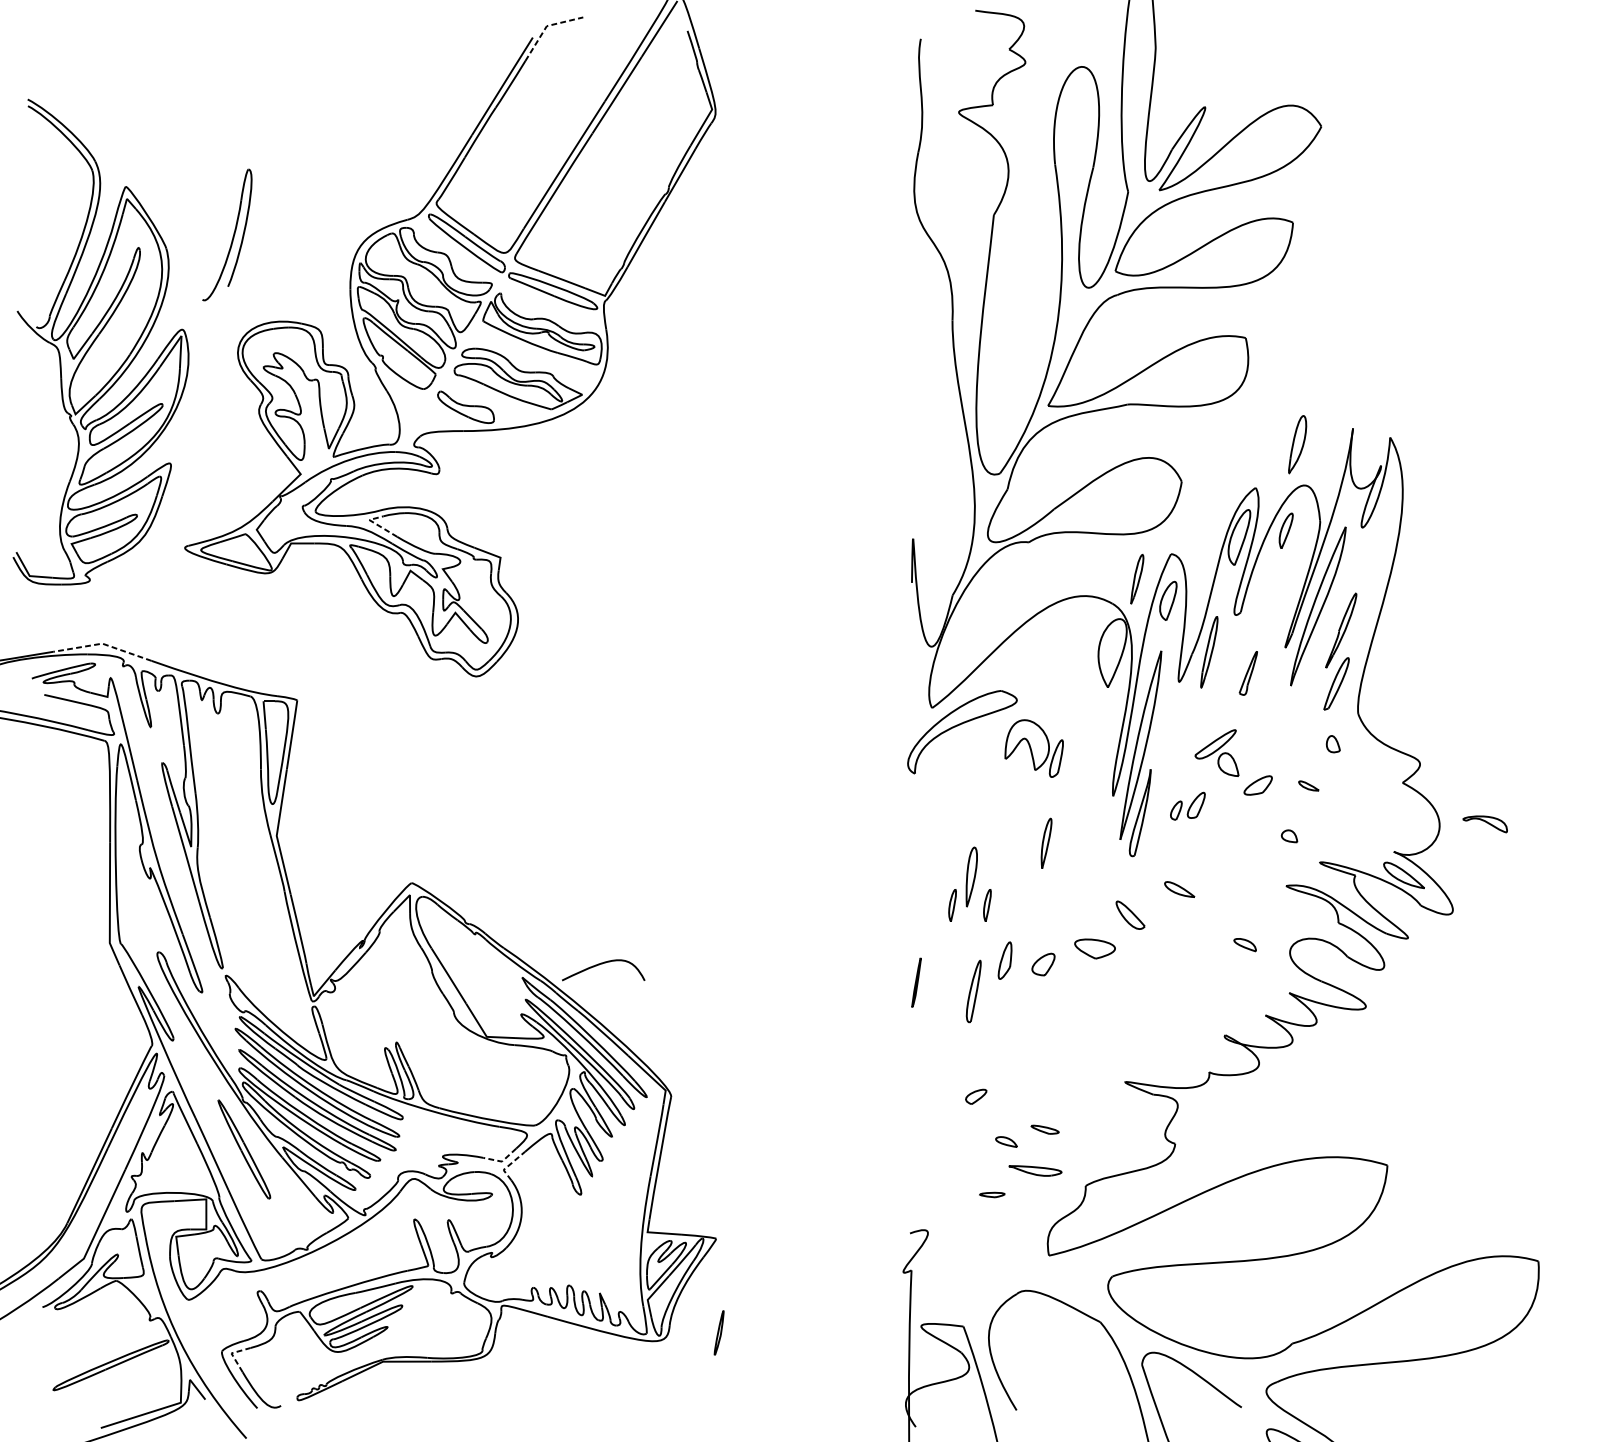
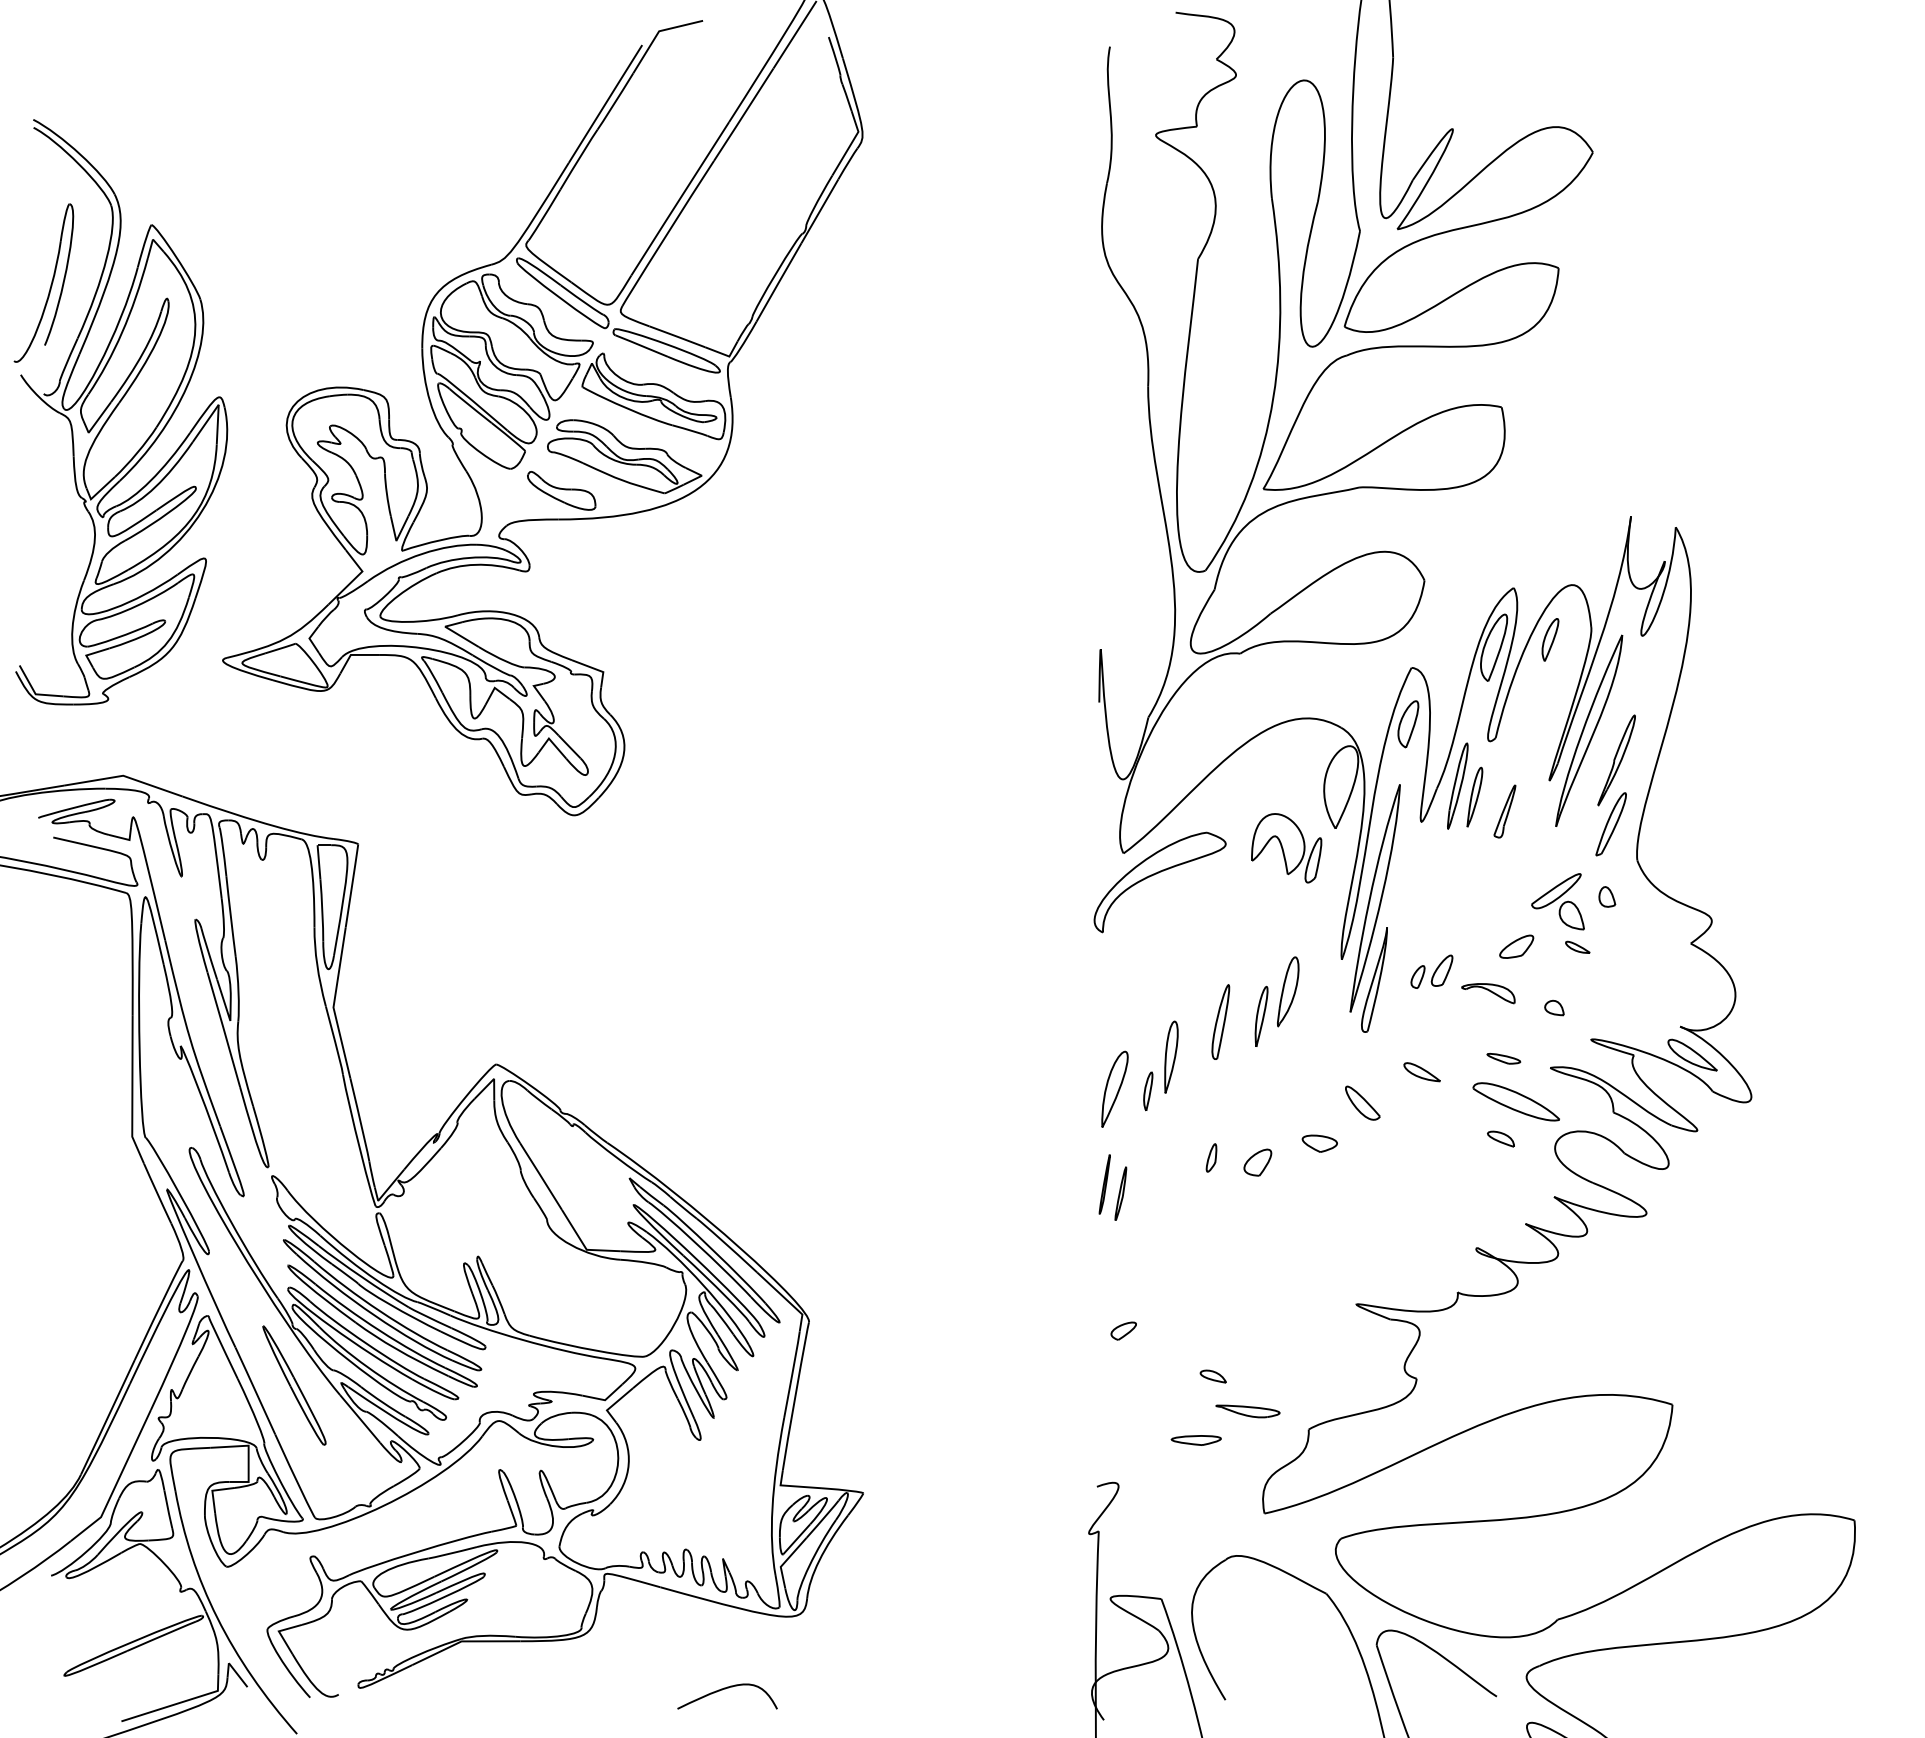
line: (546, 27) -> (658, 32), dashed -> solid
part: (232, 236) -> (50, 284), moved
part: (1297, 444) -> (1288, 991), moved
line: (376, 523) -> (453, 631), dashed -> solid
part: (1136, 578) -> (1474, 796), moved
line: (103, 644) -> (124, 776), dashed -> solid
part: (1034, 748) -> (1286, 848), moved
part: (1216, 752) -> (1557, 901), moved
part: (1485, 824) -> (1488, 993), moved
part: (924, 903) -> (1114, 1088), added
part: (987, 905) -> (1190, 1091), removed
part: (1257, 913) -> (1515, 1101), added
part: (1094, 948) -> (1319, 1143), size x0.71
part: (1005, 960) -> (1211, 1157), size x0.62
curve: (601, 964) -> (725, 1689), moved
part: (973, 991) -> (1220, 1021), moved
part: (976, 1096) -> (1123, 1330), moved
part: (1044, 1129) -> (1503, 1058), moved
line: (502, 1161) -> (605, 1400), dashed -> solid
line: (509, 1165) -> (613, 1404), dashed -> solid
part: (991, 1195) -> (1195, 1440), size x1.67
part: (718, 1332) -> (1120, 1193), moved
line: (231, 1354) -> (279, 1632), dashed -> solid

